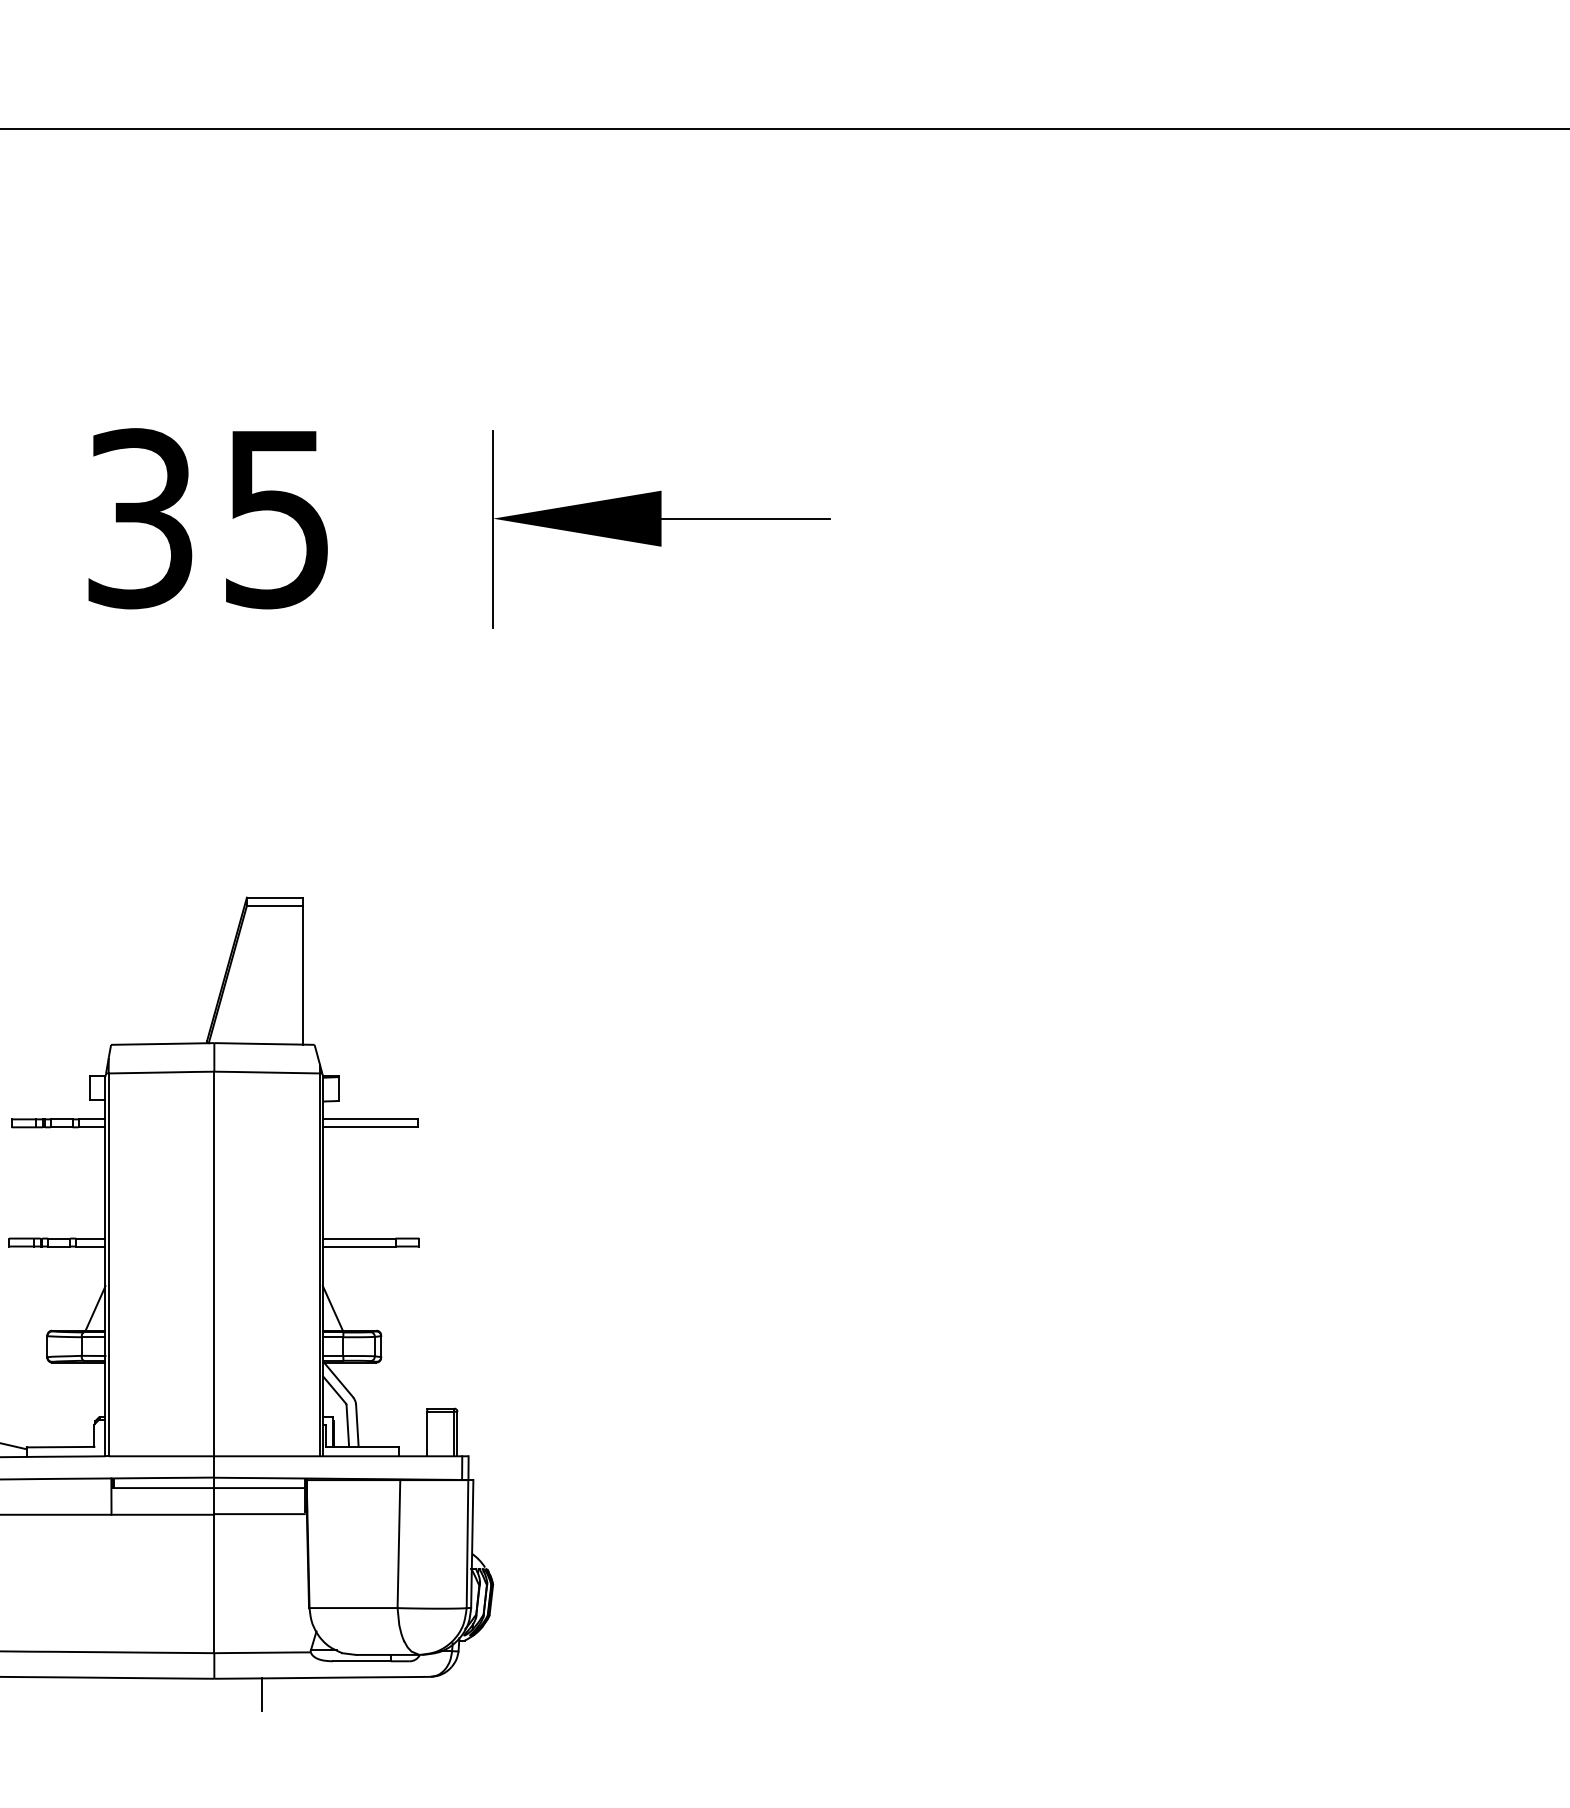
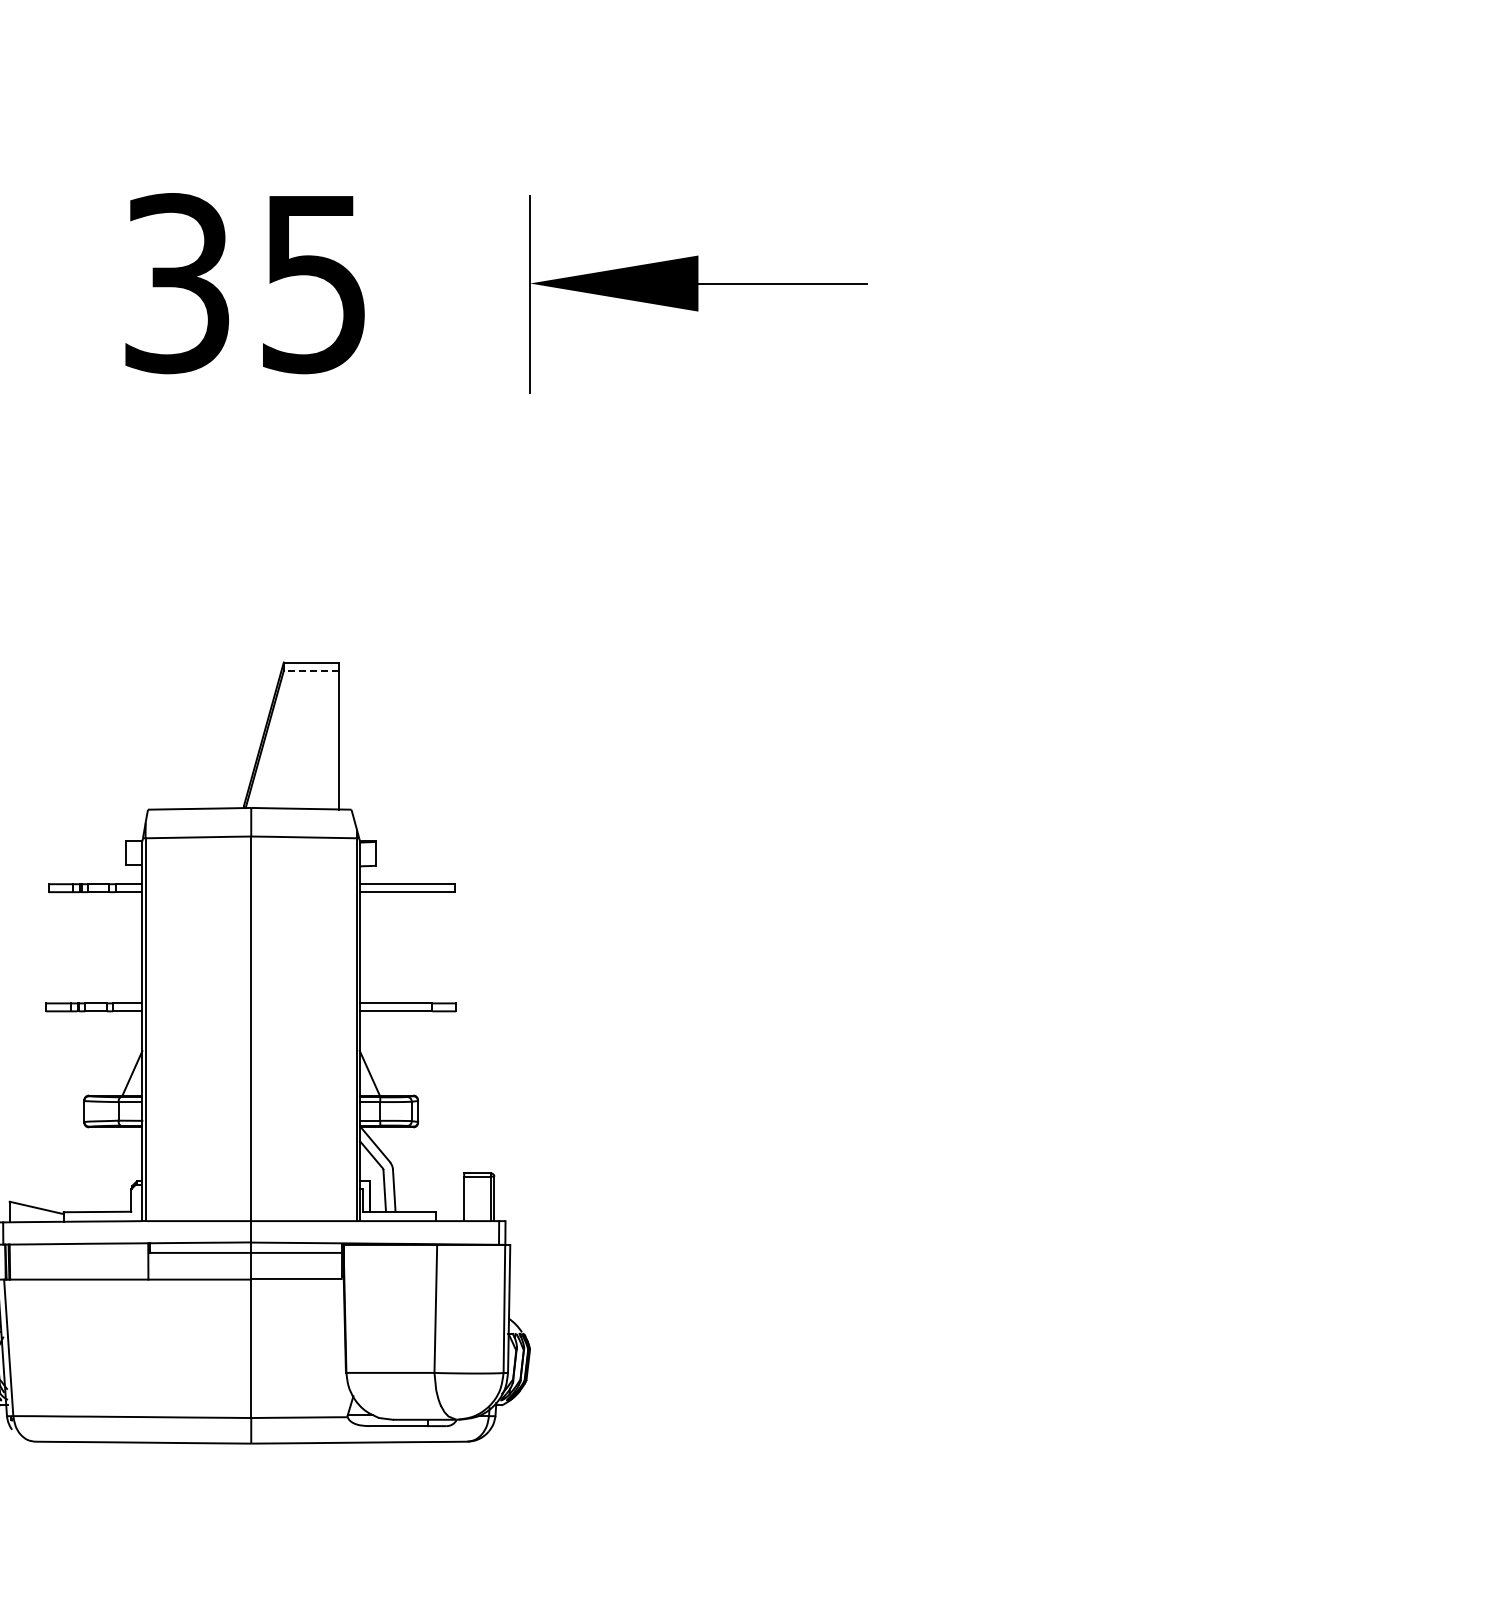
line: (274, 905) -> (311, 670), solid -> dashed
line: (262, 1694) -> (299, 1459), removed

